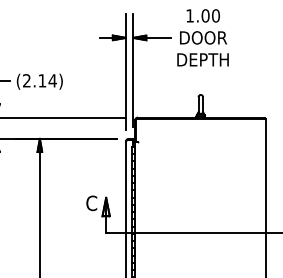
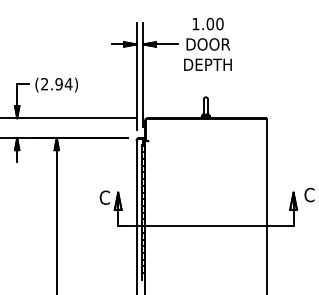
text: (41, 81) -> (58, 84), (2.14) -> (2.94)

